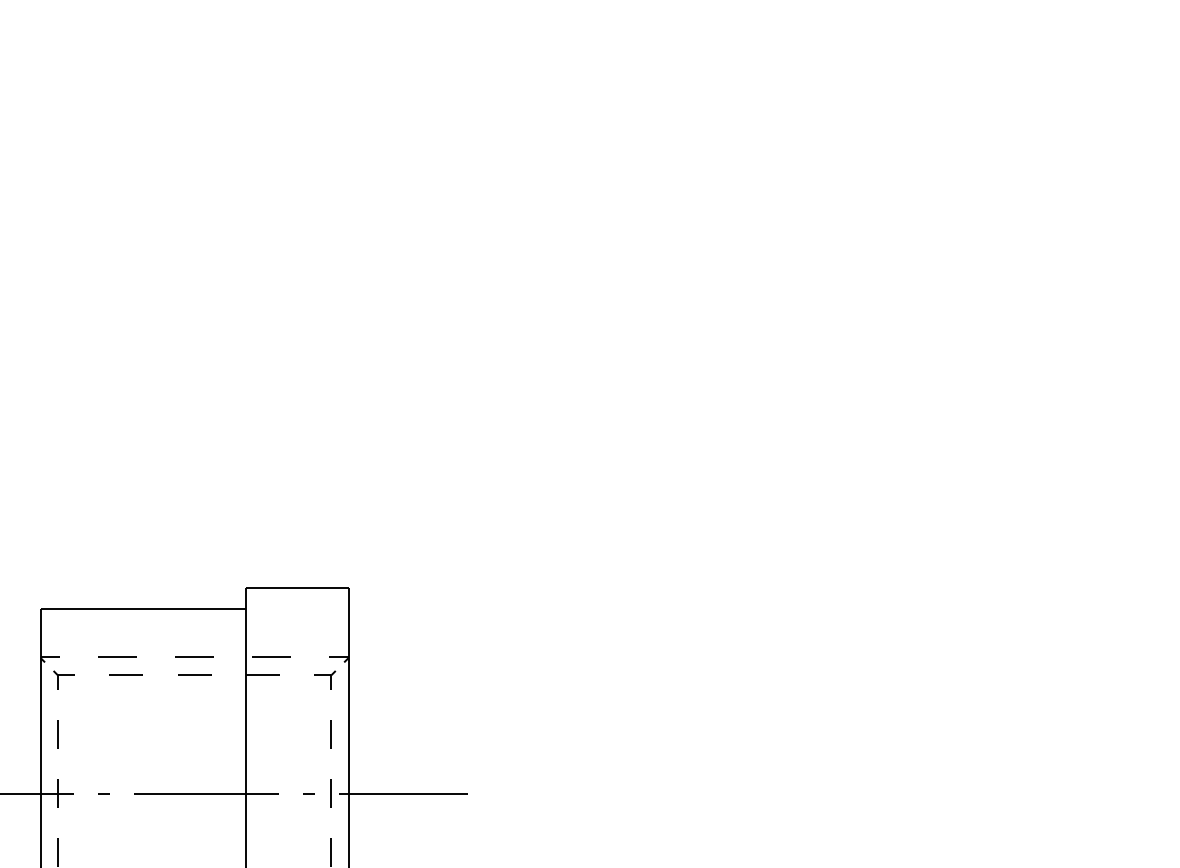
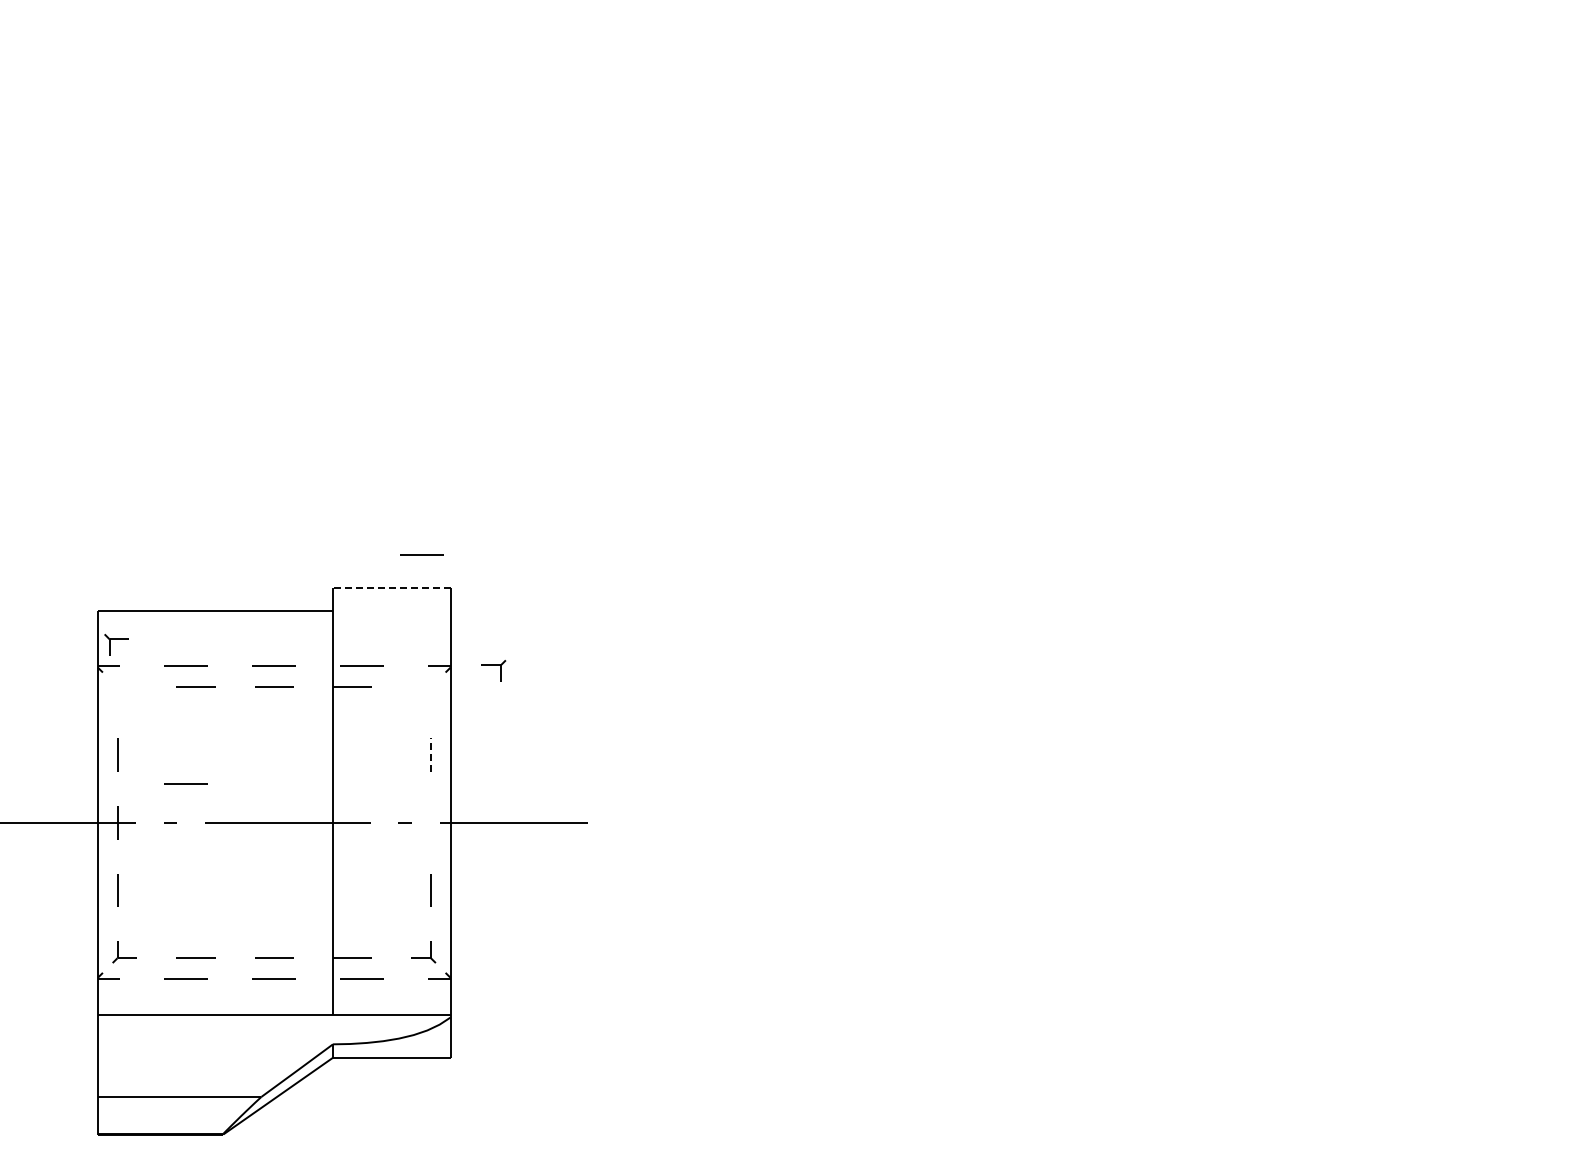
line: (323, 559) -> (421, 554), added
line: (297, 588) -> (391, 587), solid -> dashed
part: (63, 679) -> (116, 644), moved
part: (324, 679) -> (493, 670), moved
line: (331, 734) -> (430, 755), solid -> dashed
line: (117, 759) -> (185, 783), added
line: (331, 793) -> (430, 822), removed

